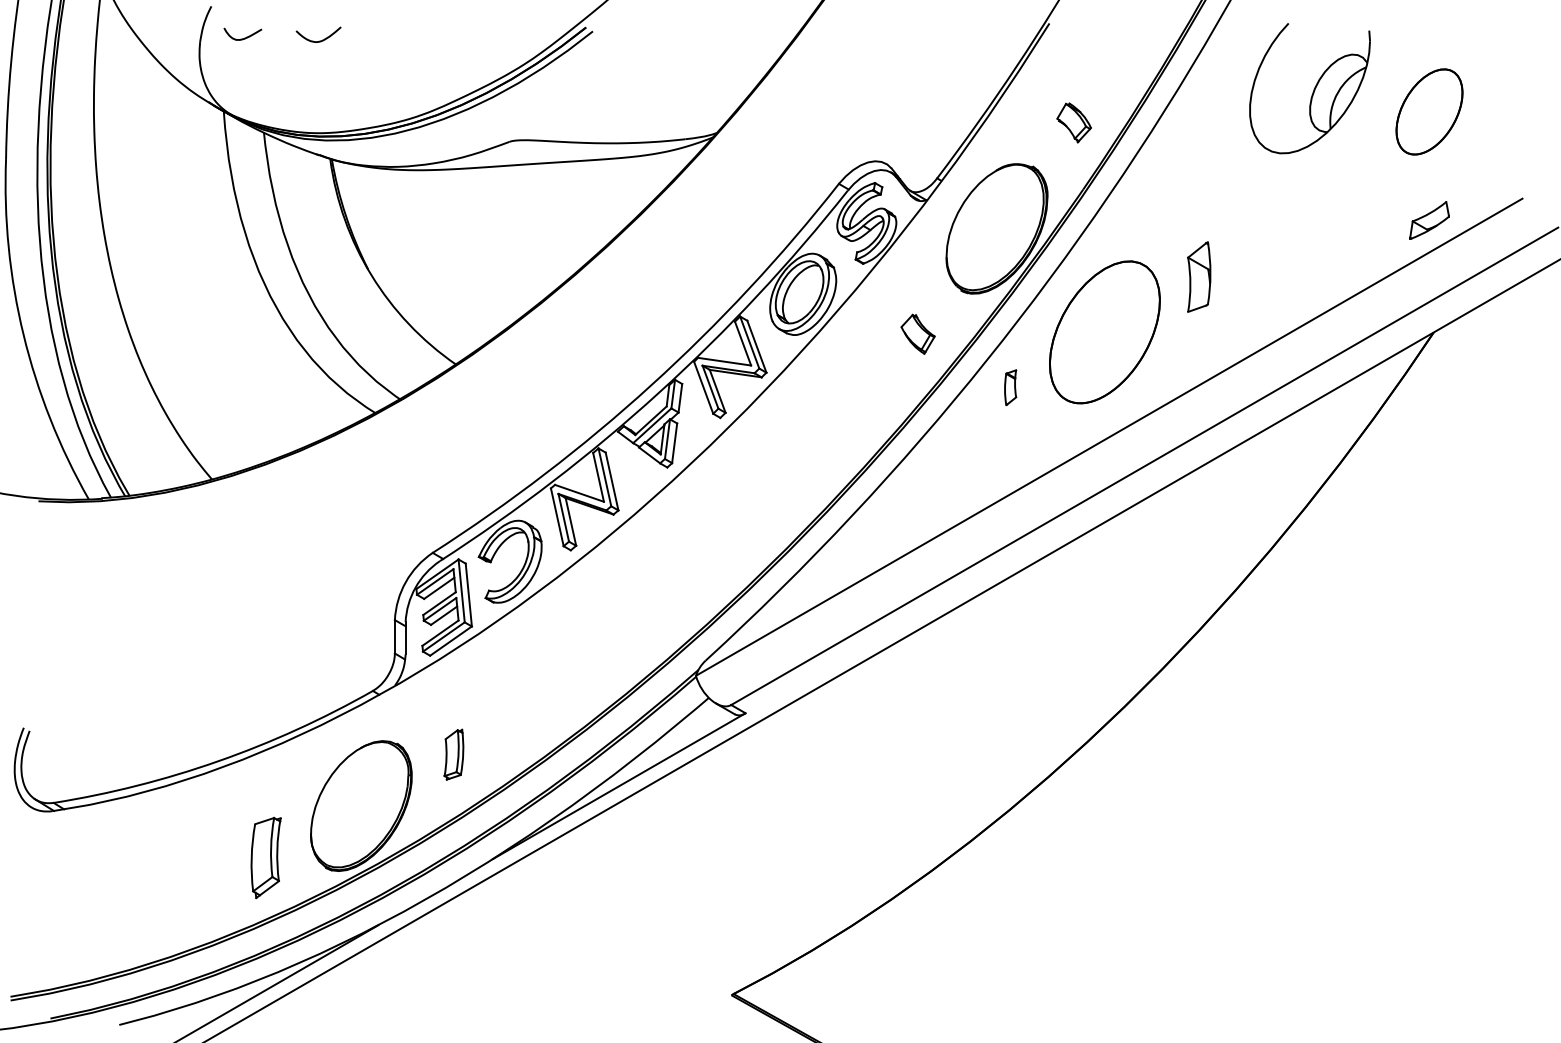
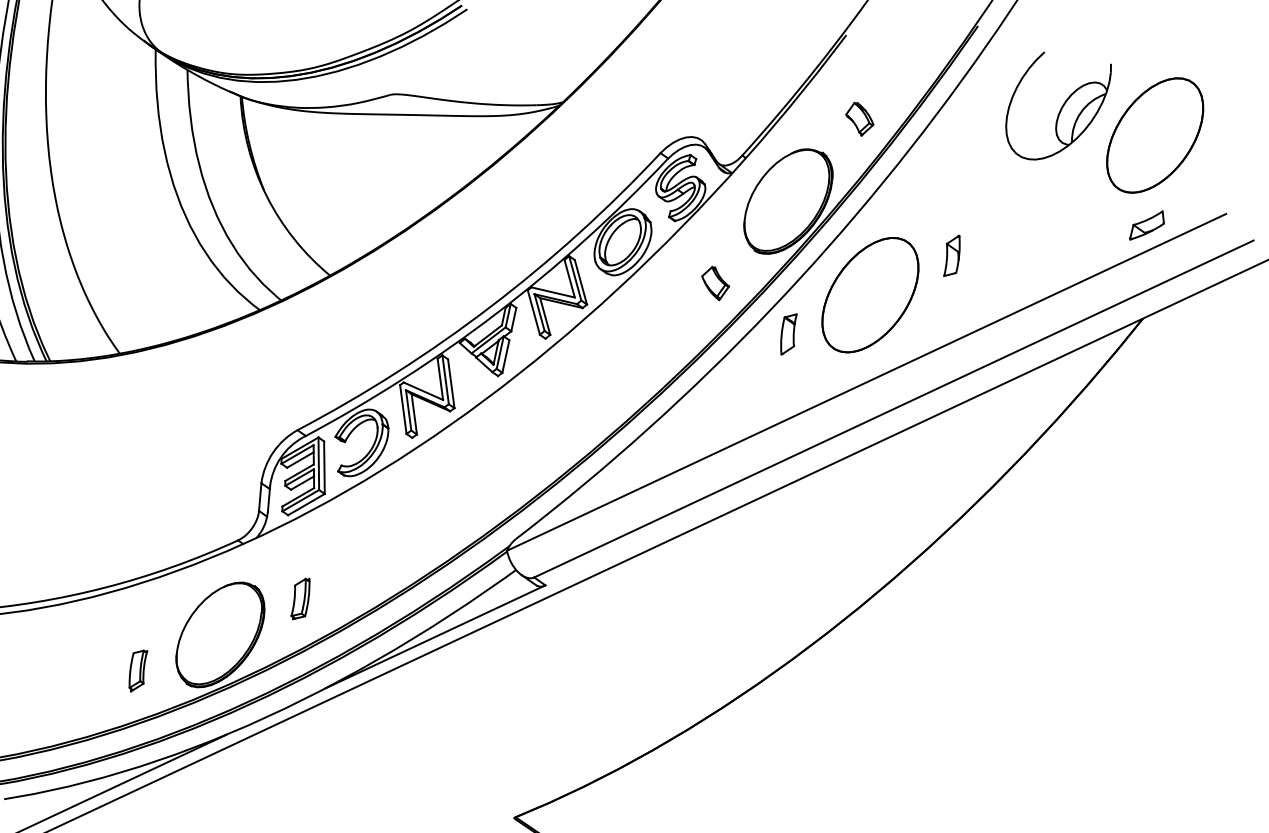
part: (1429, 111) -> (1155, 135), size x1.67
part: (1198, 276) -> (951, 255), size x0.71
part: (1010, 387) -> (788, 334), size x1.43
part: (266, 857) -> (138, 670), size x0.62

